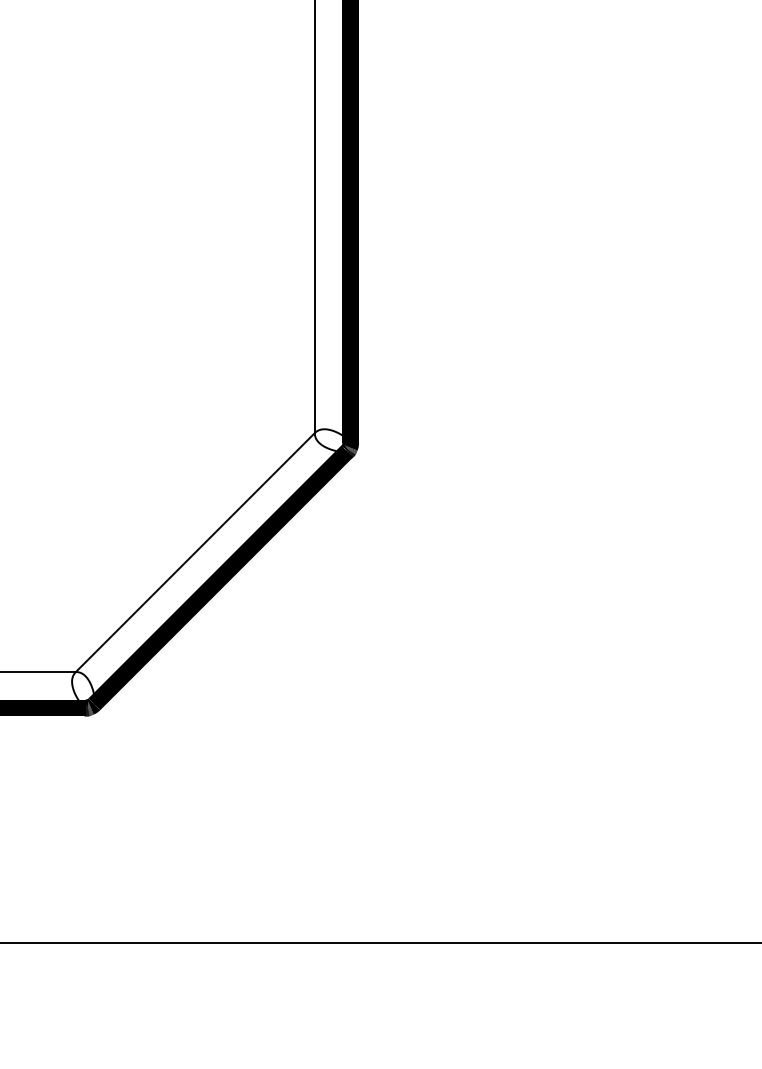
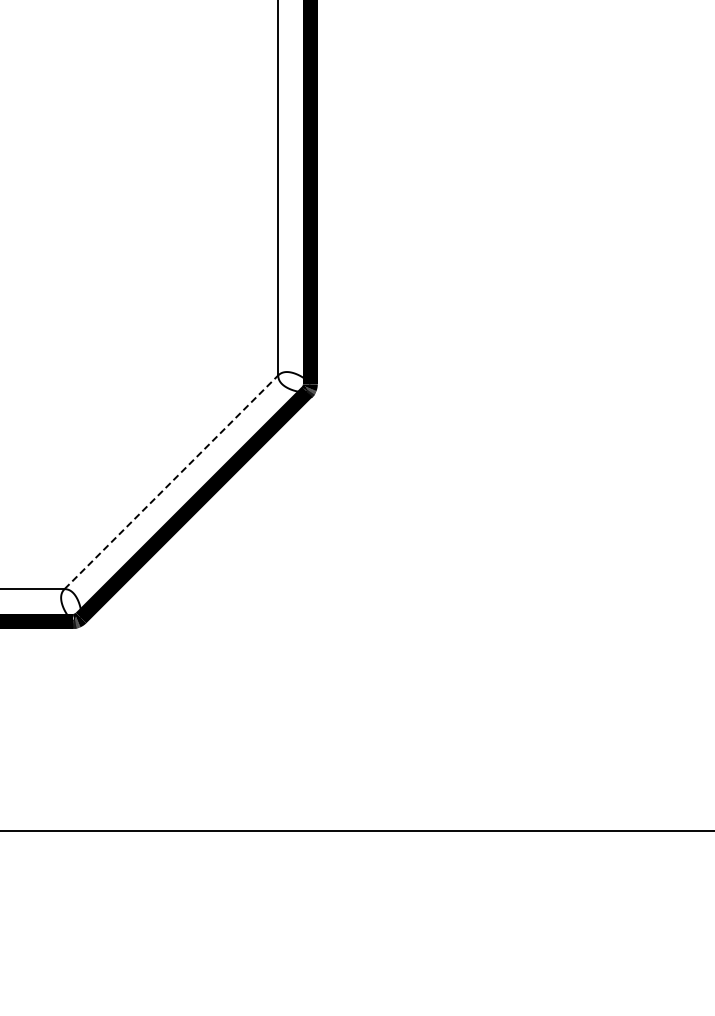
line: (195, 551) -> (171, 481), solid -> dashed

